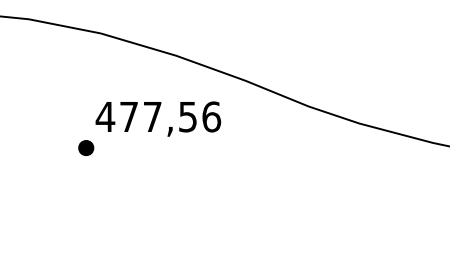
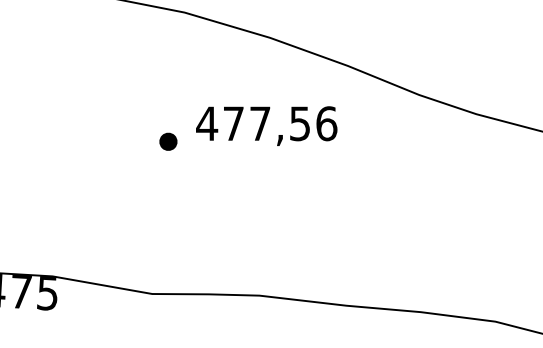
text: (158, 118) -> (266, 125), moved

